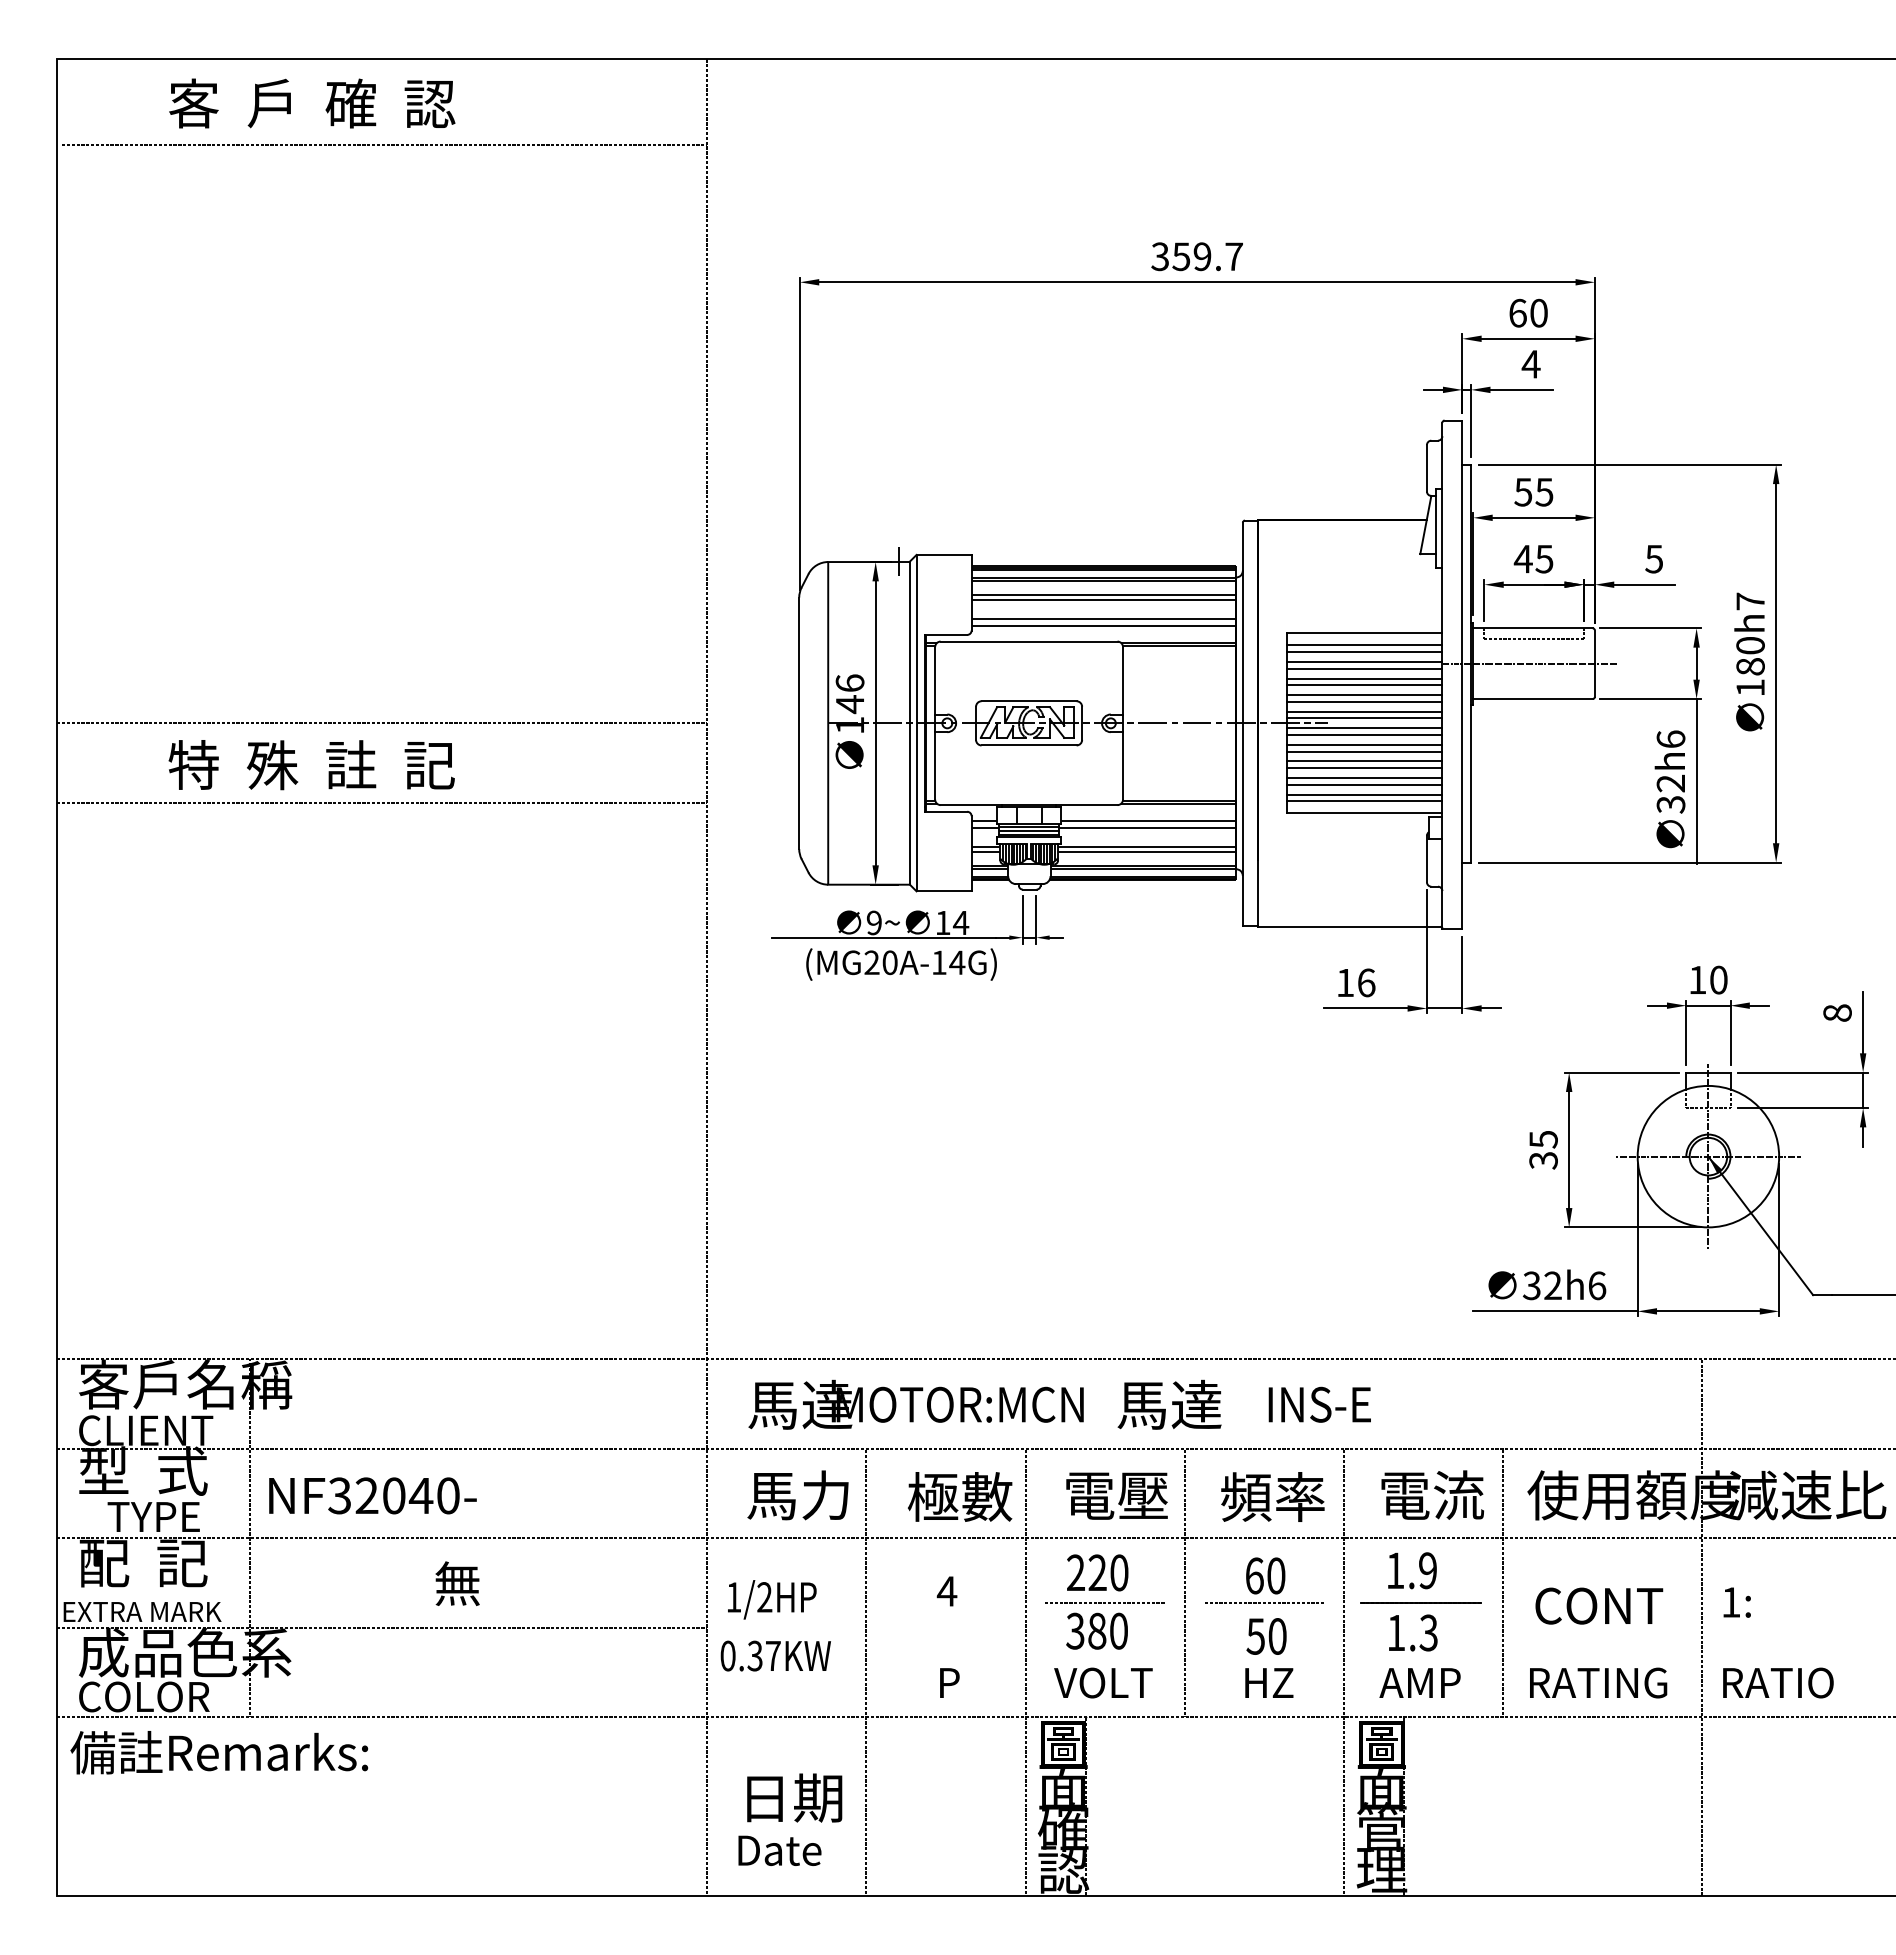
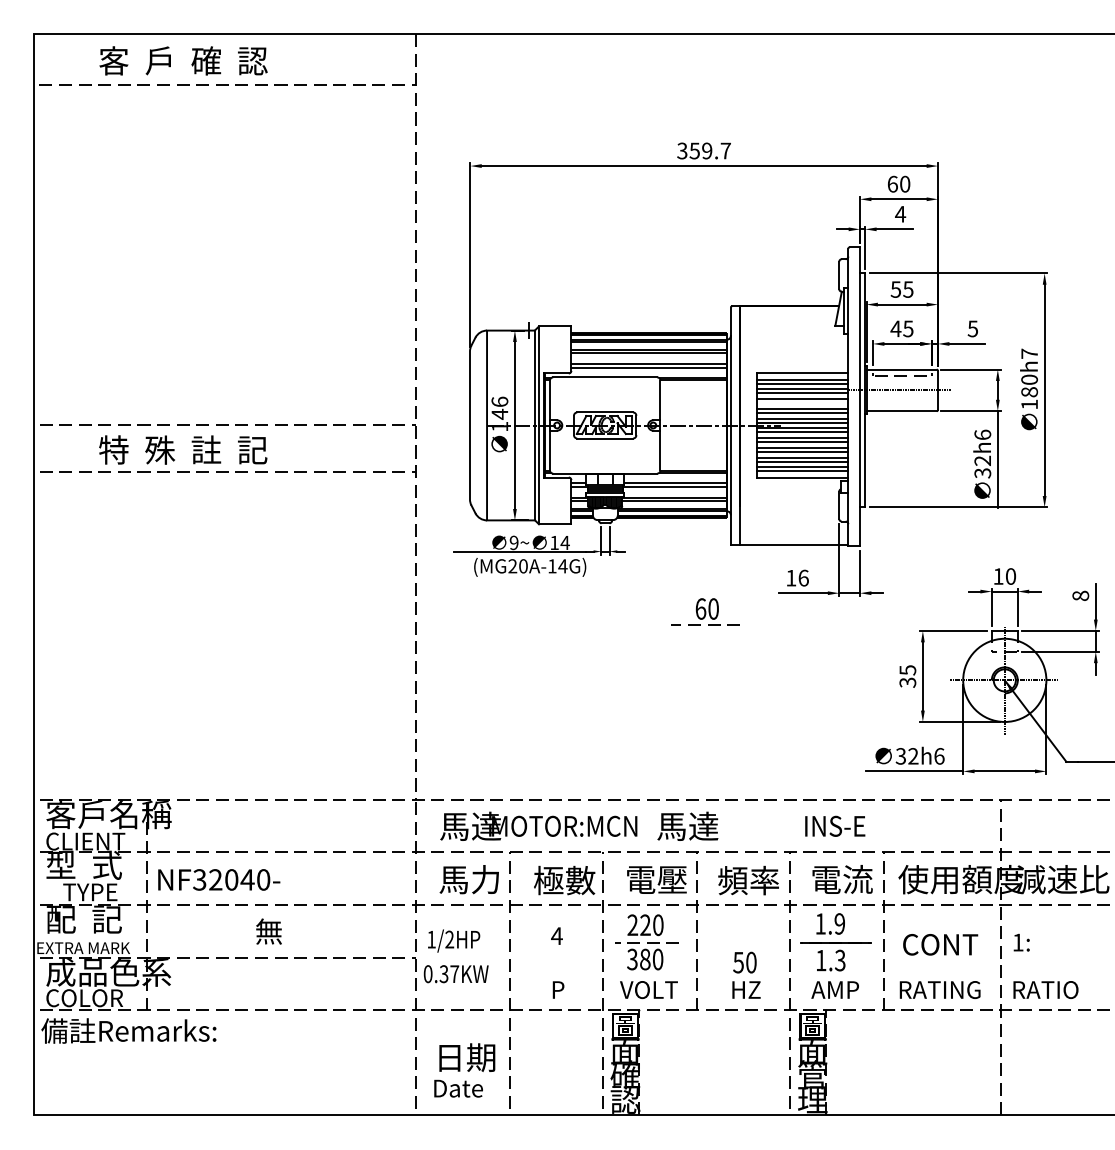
line: (1364, 685) -> (802, 403), removed
text: (1320, 1403) -> (835, 825), moved
part: (1262, 1580) -> (705, 611), moved

